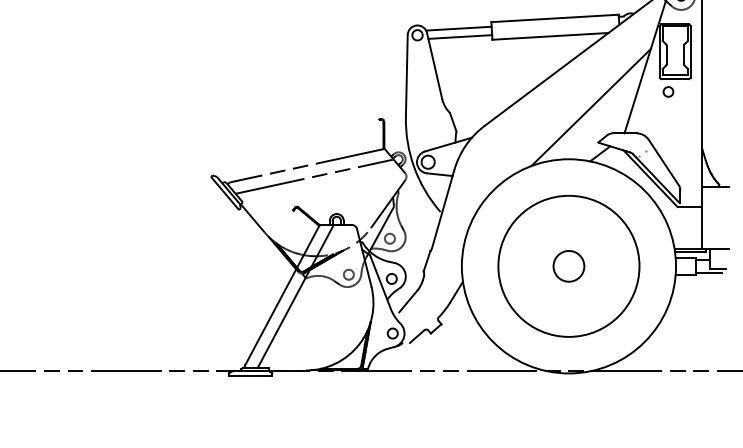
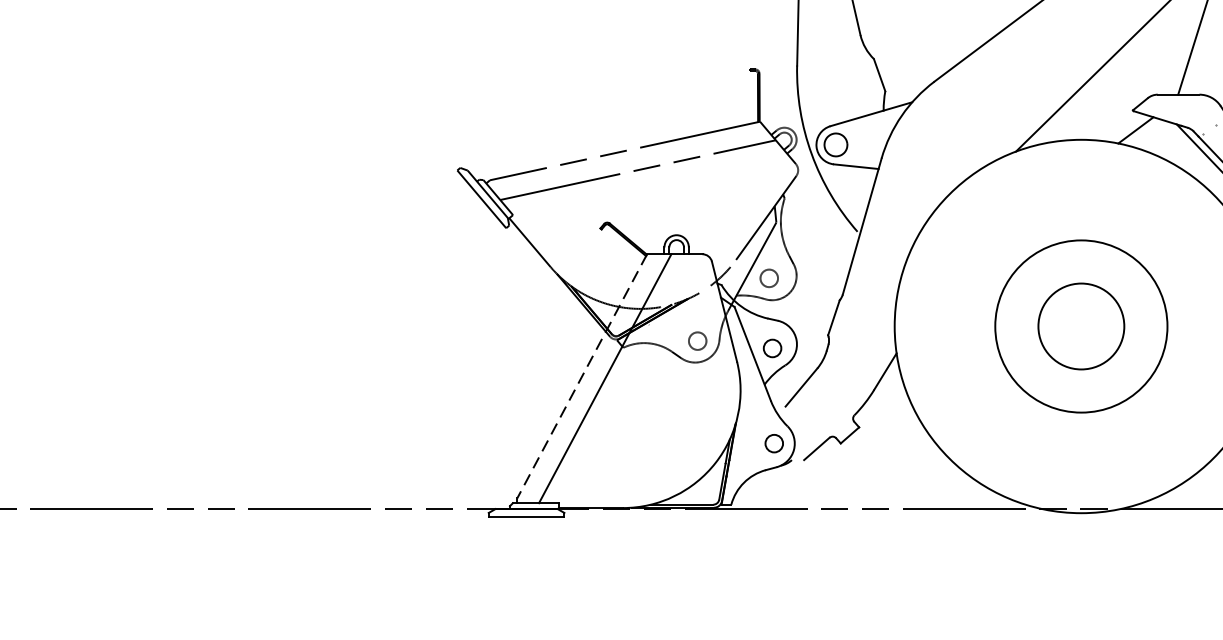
circle: (568, 265) -> (1080, 325), size x0.7
circle: (568, 265) -> (1080, 325), size x1.6
line: (282, 295) -> (581, 377), solid -> dashed

